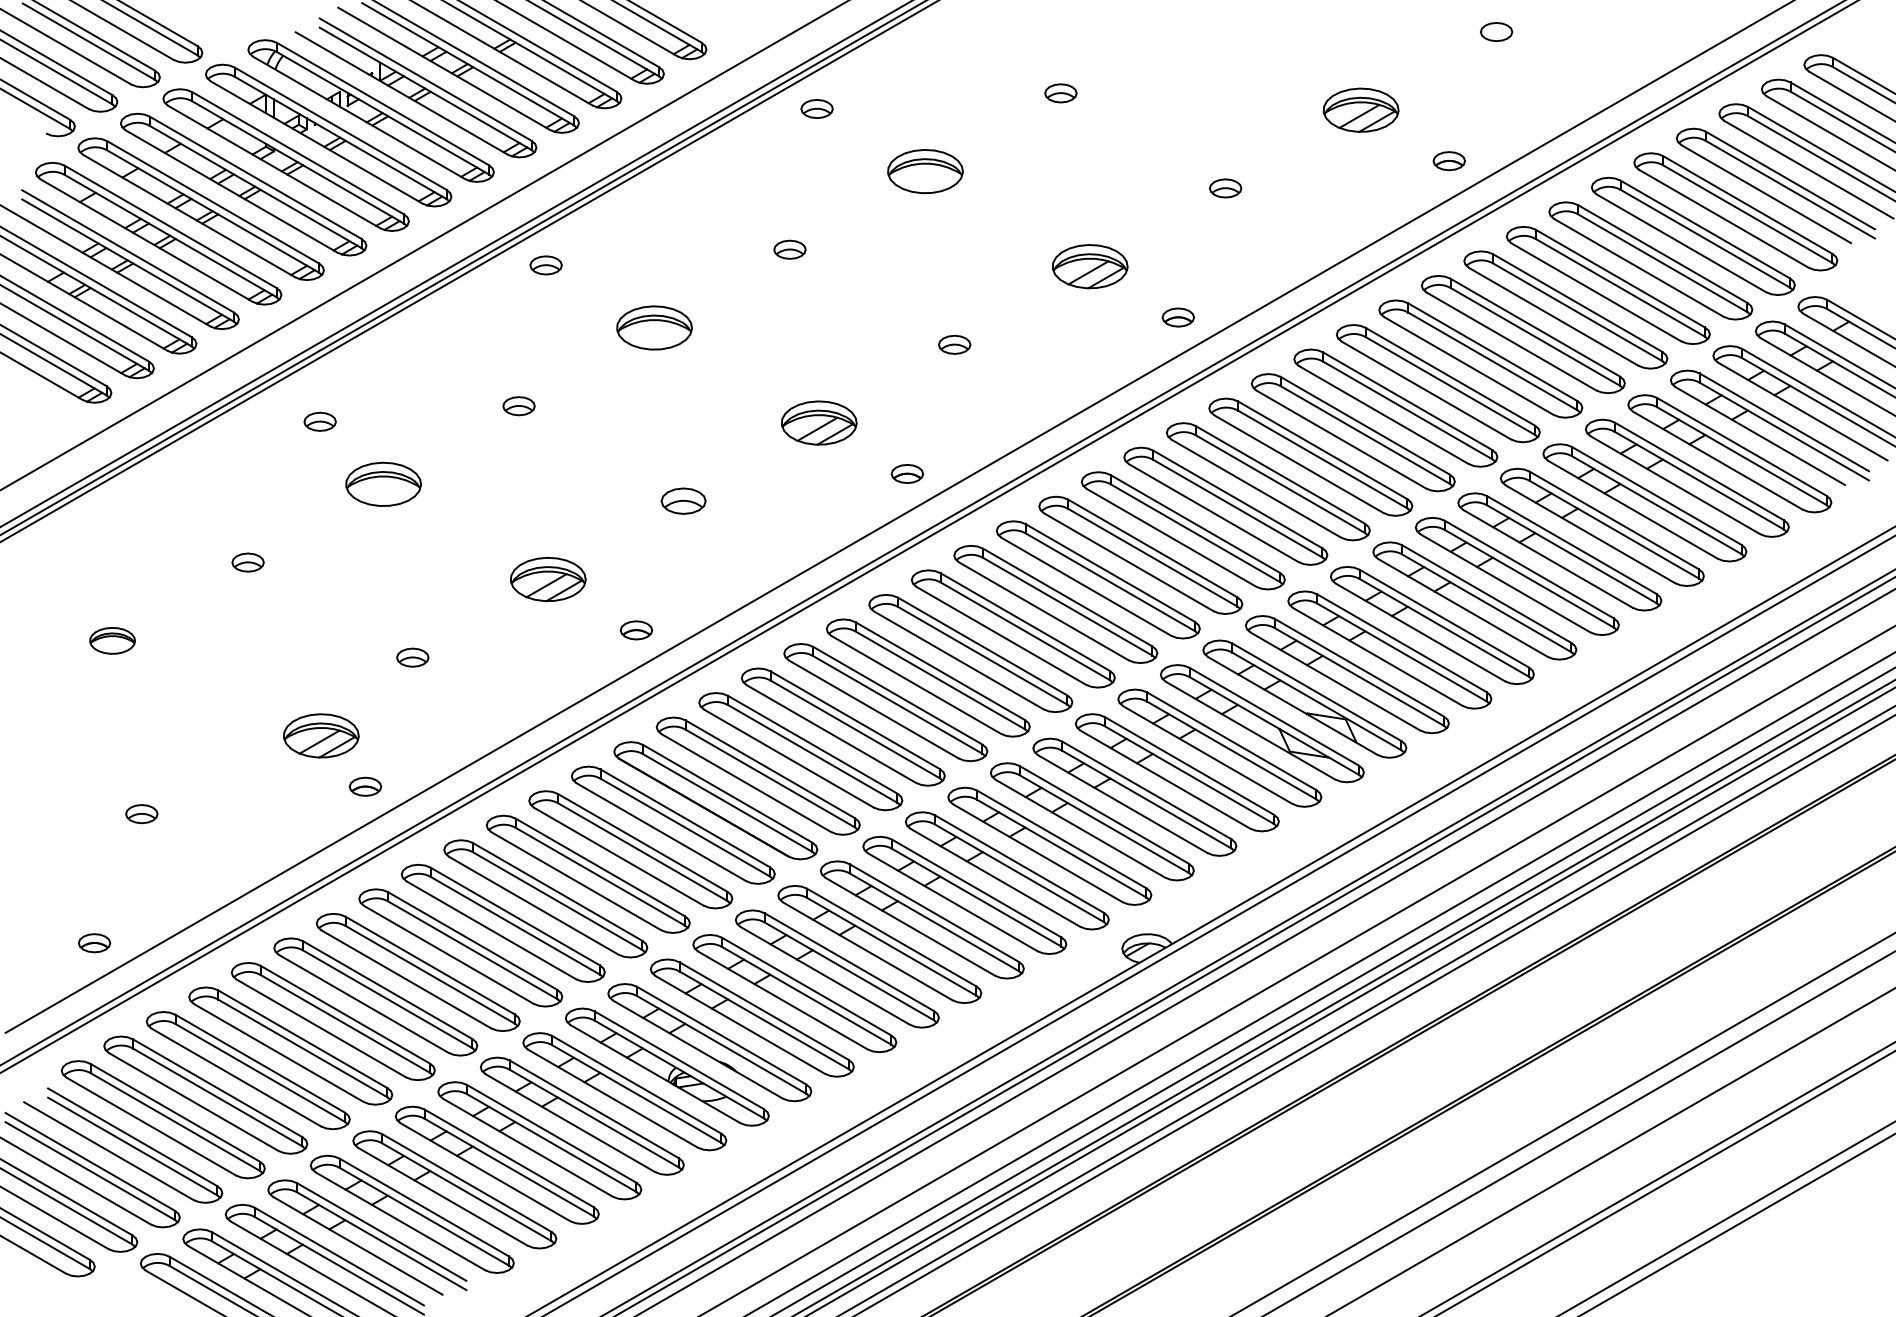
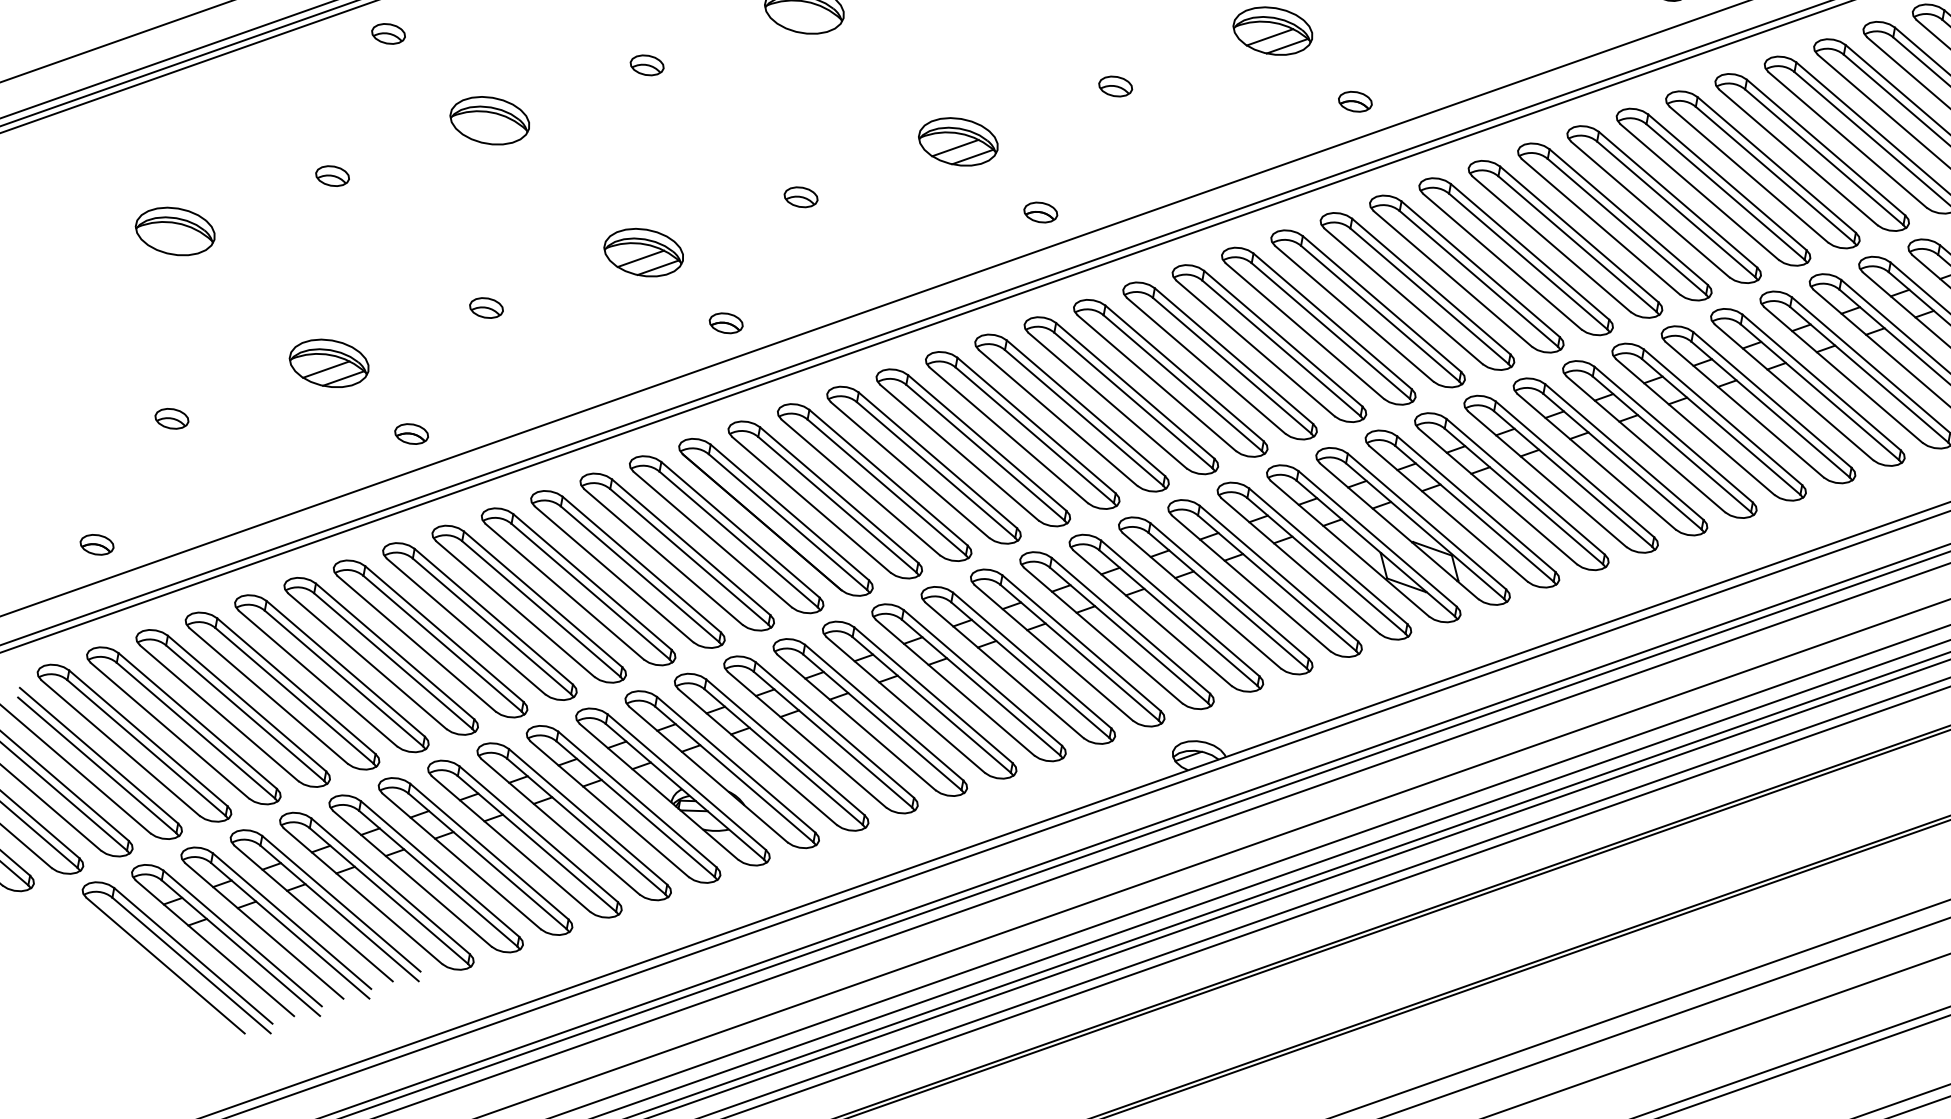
part: (319, 421) -> (387, 33), moved
part: (683, 501) -> (800, 197), size x0.71
part: (112, 640) -> (175, 231), size x1.67
part: (321, 735) -> (329, 363), moved

